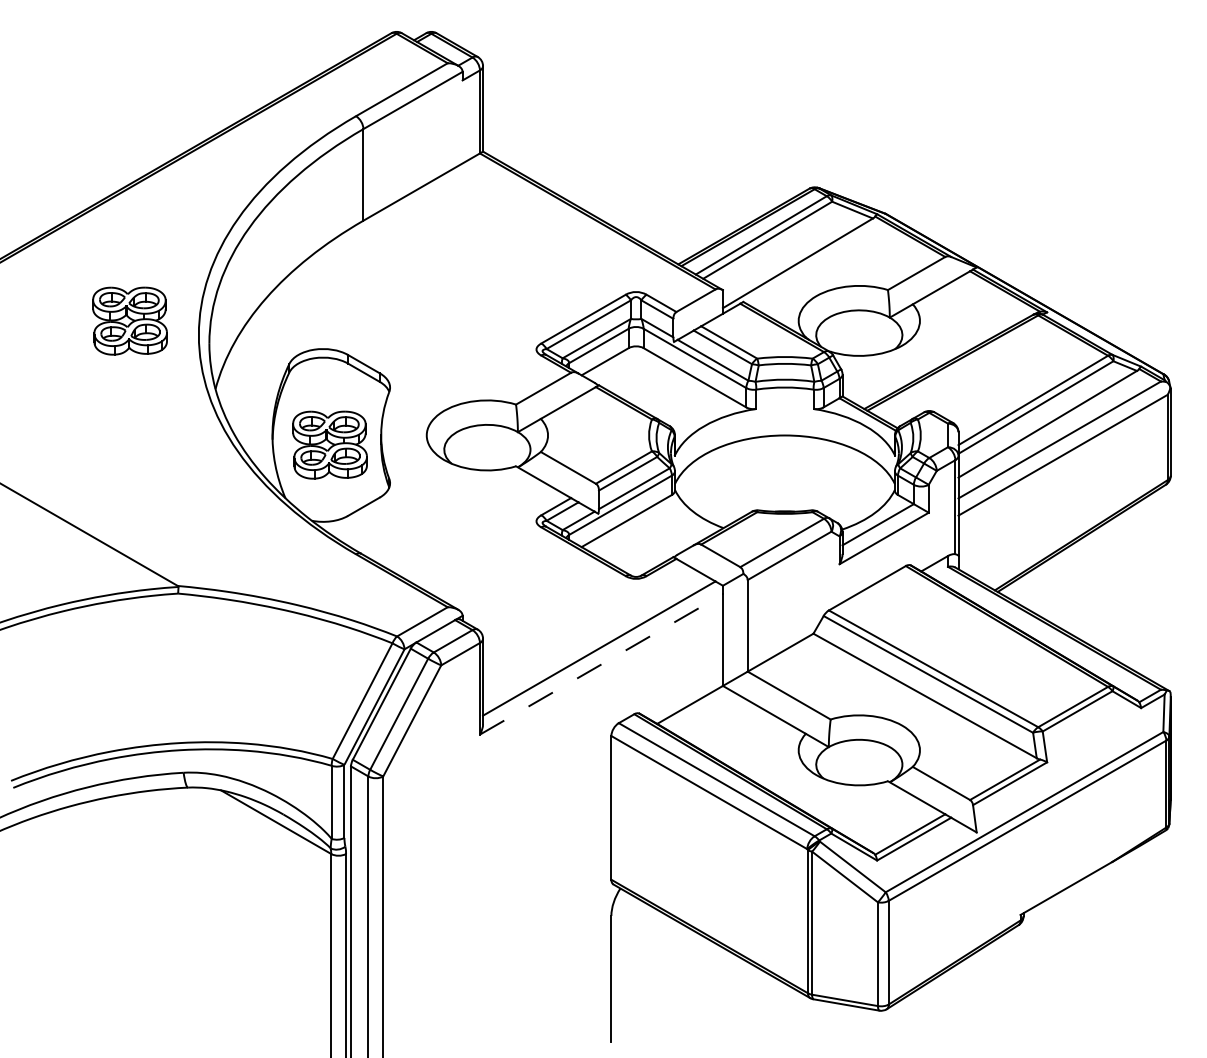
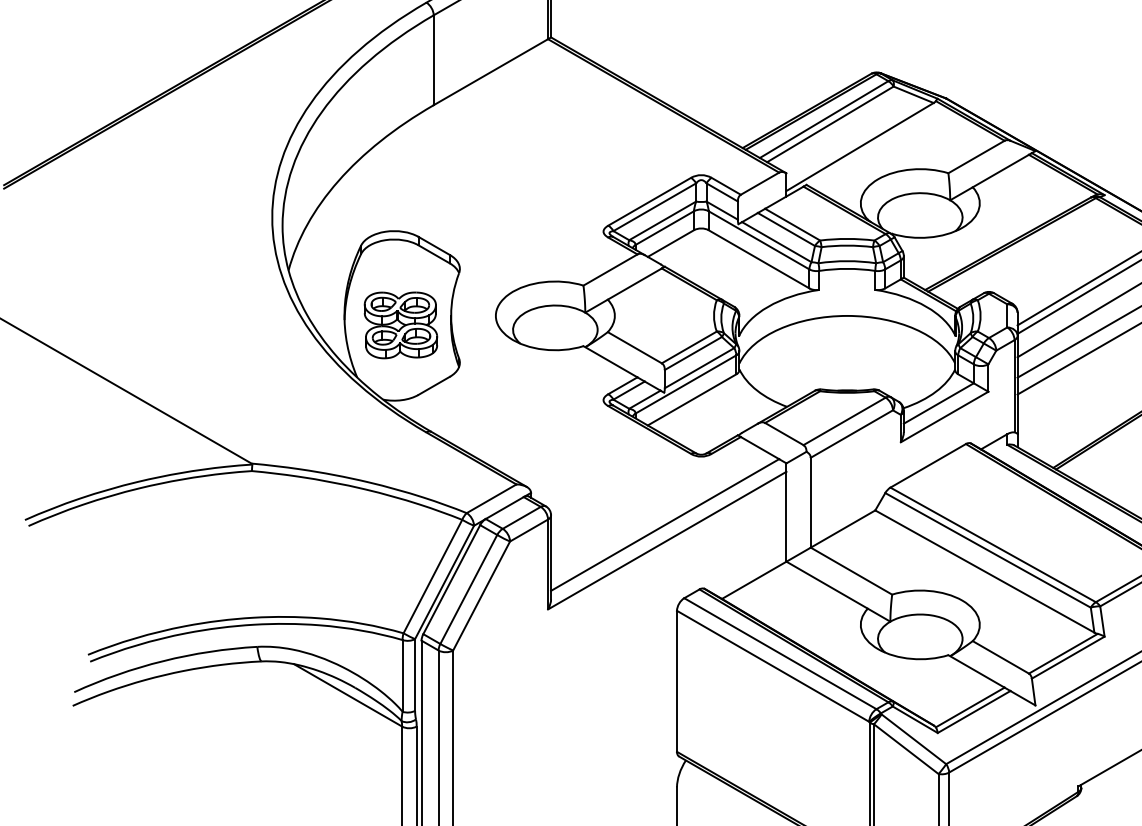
part: (129, 320) -> (204, 203), removed
line: (601, 664) -> (667, 540), dashed -> solid

